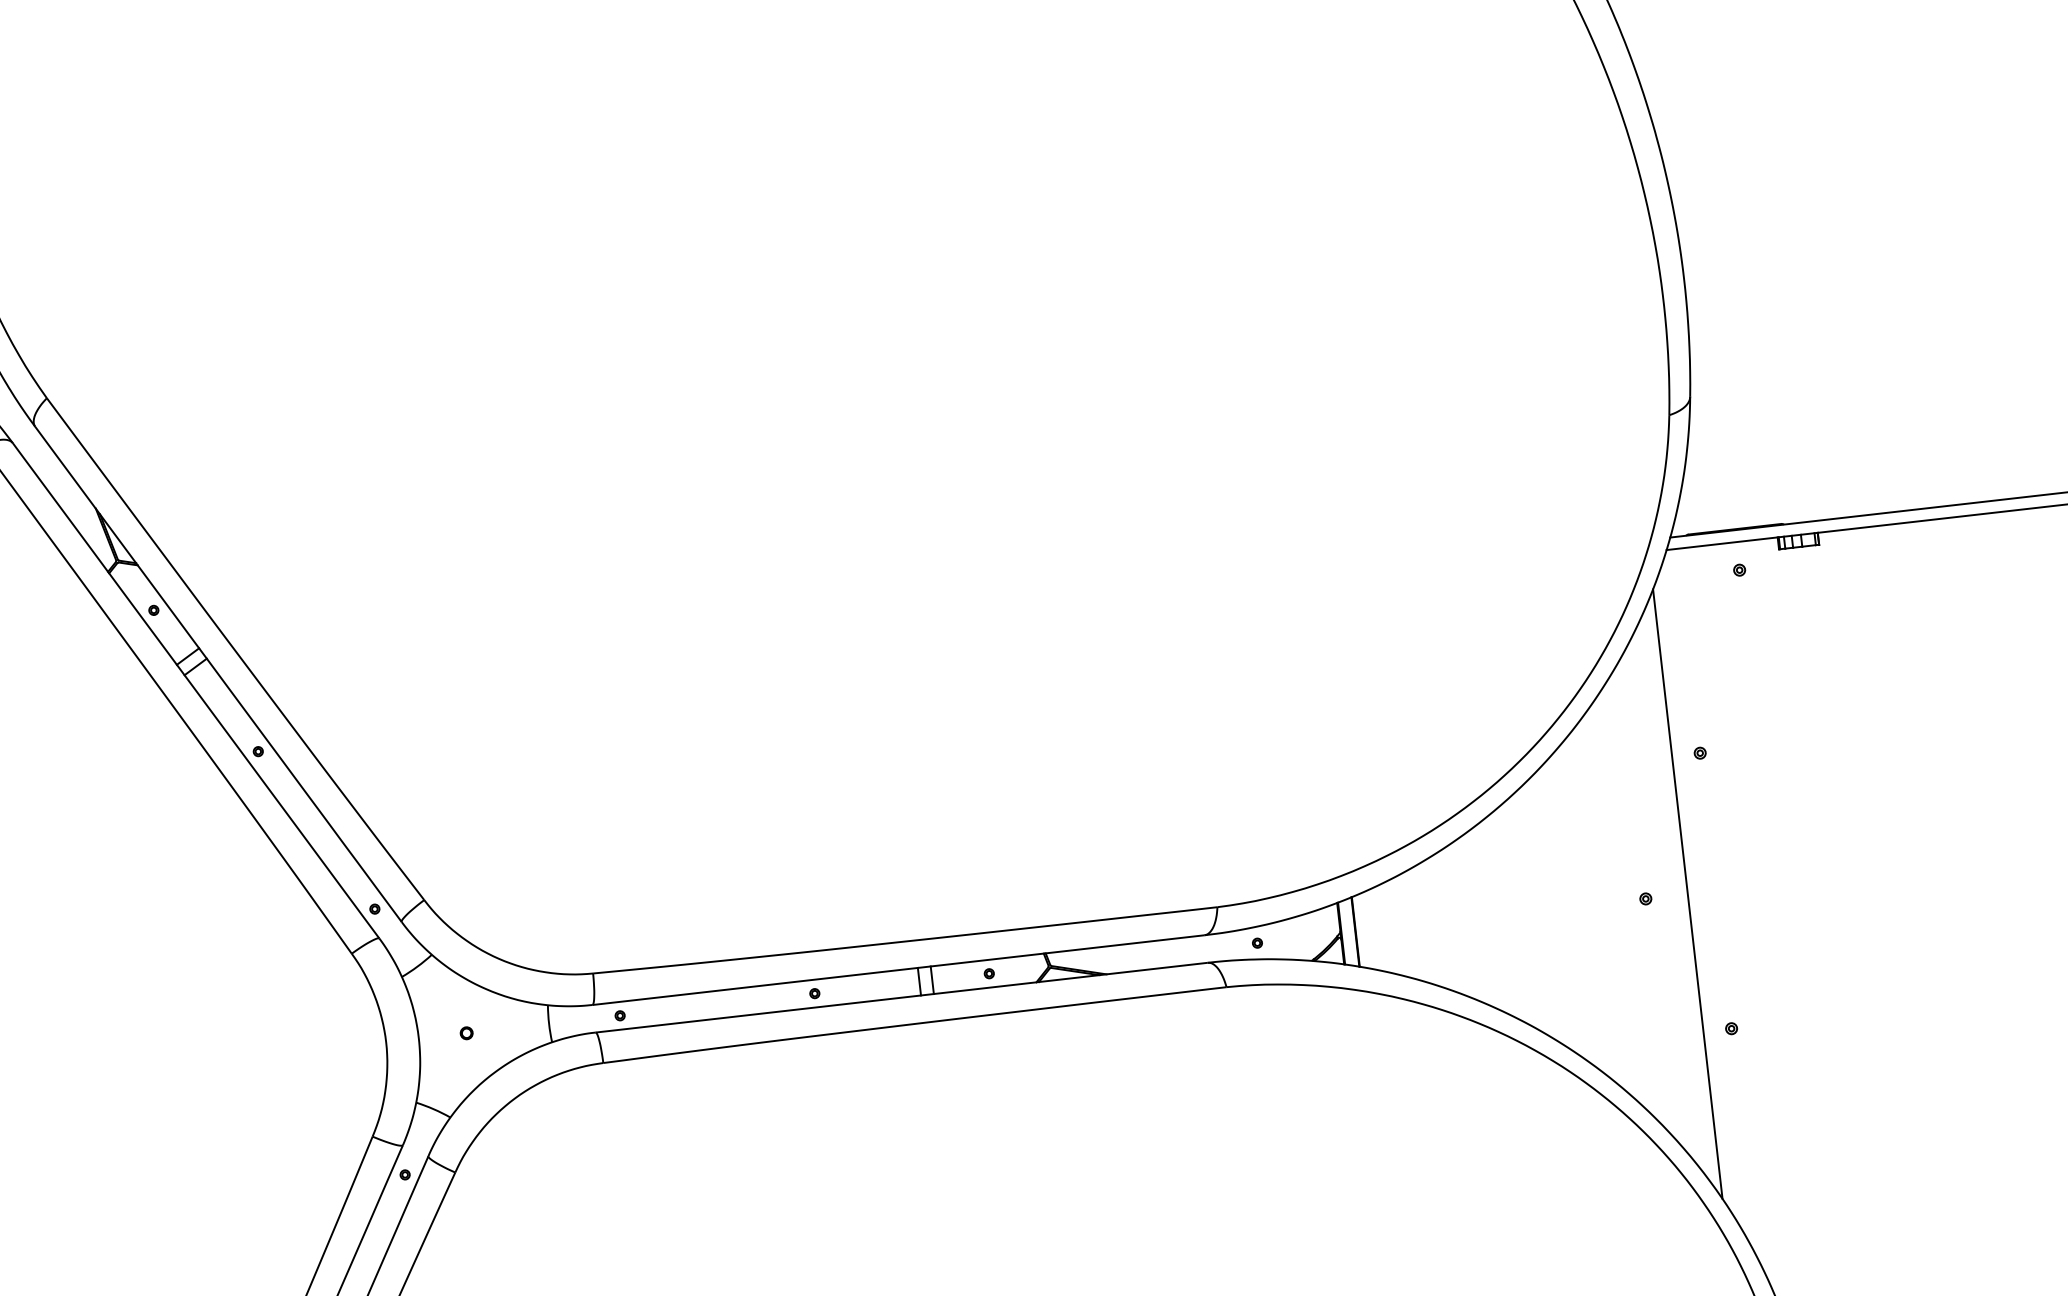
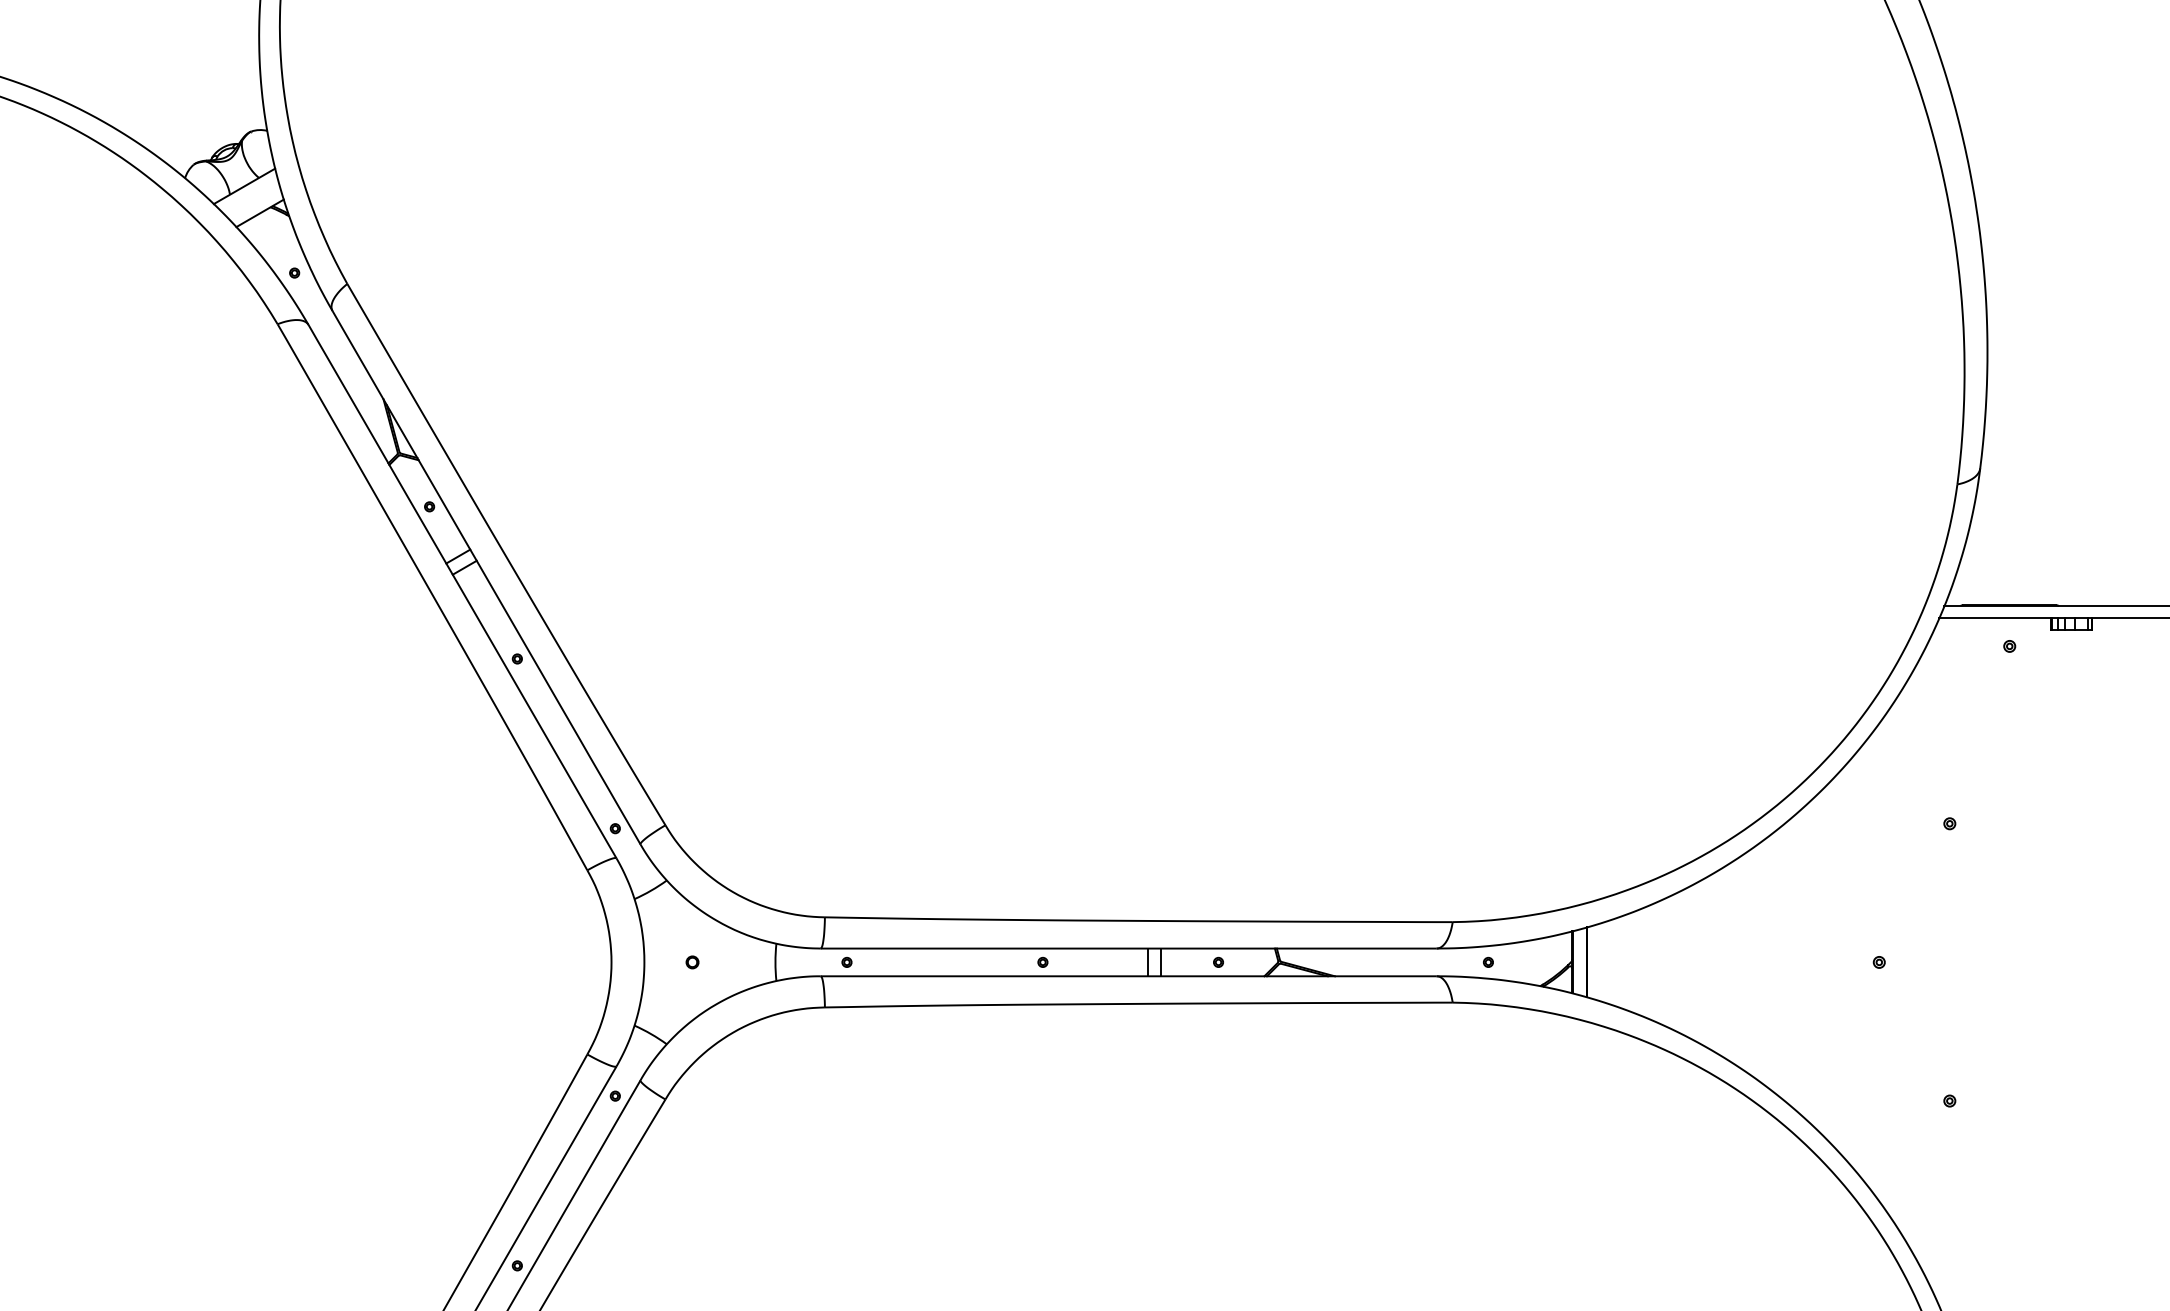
line: (1687, 894) -> (1921, 962), removed

